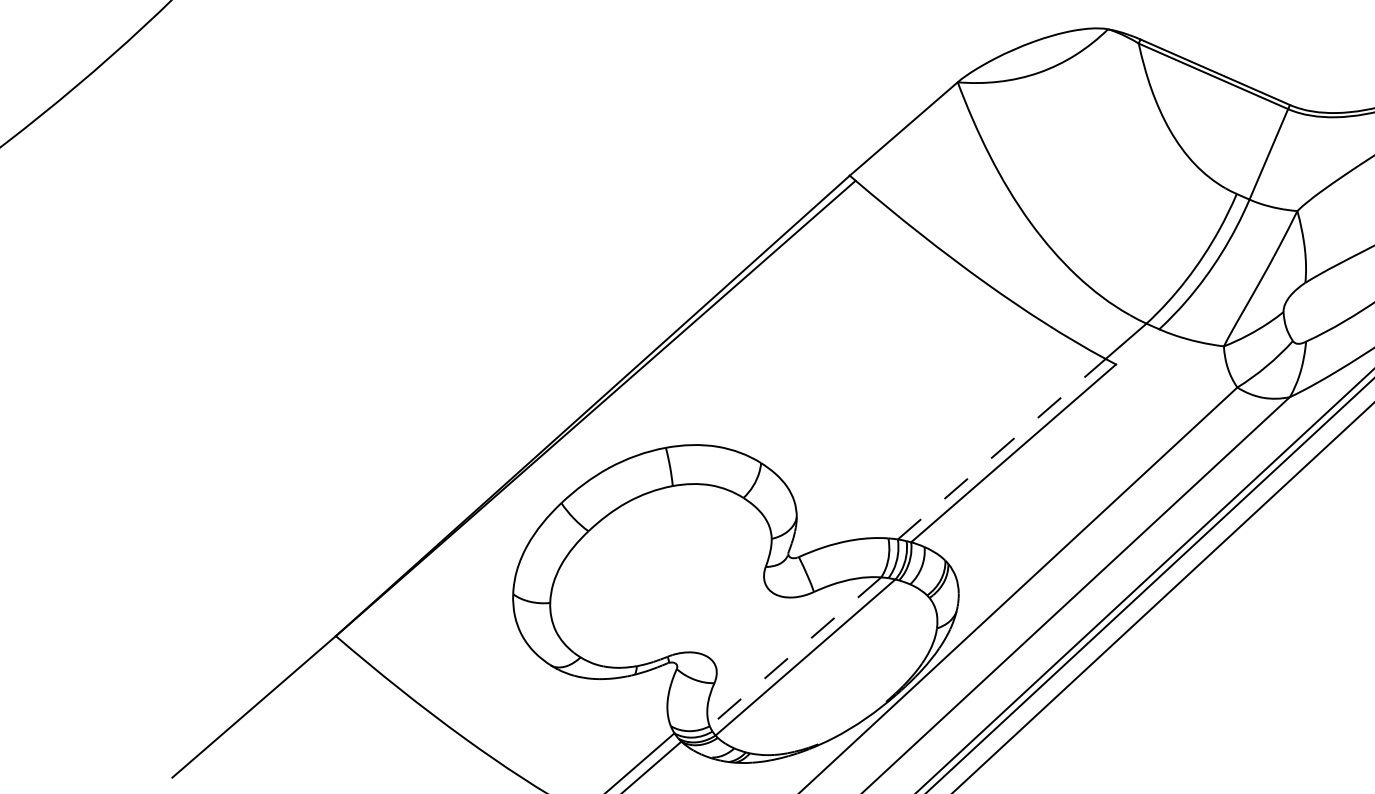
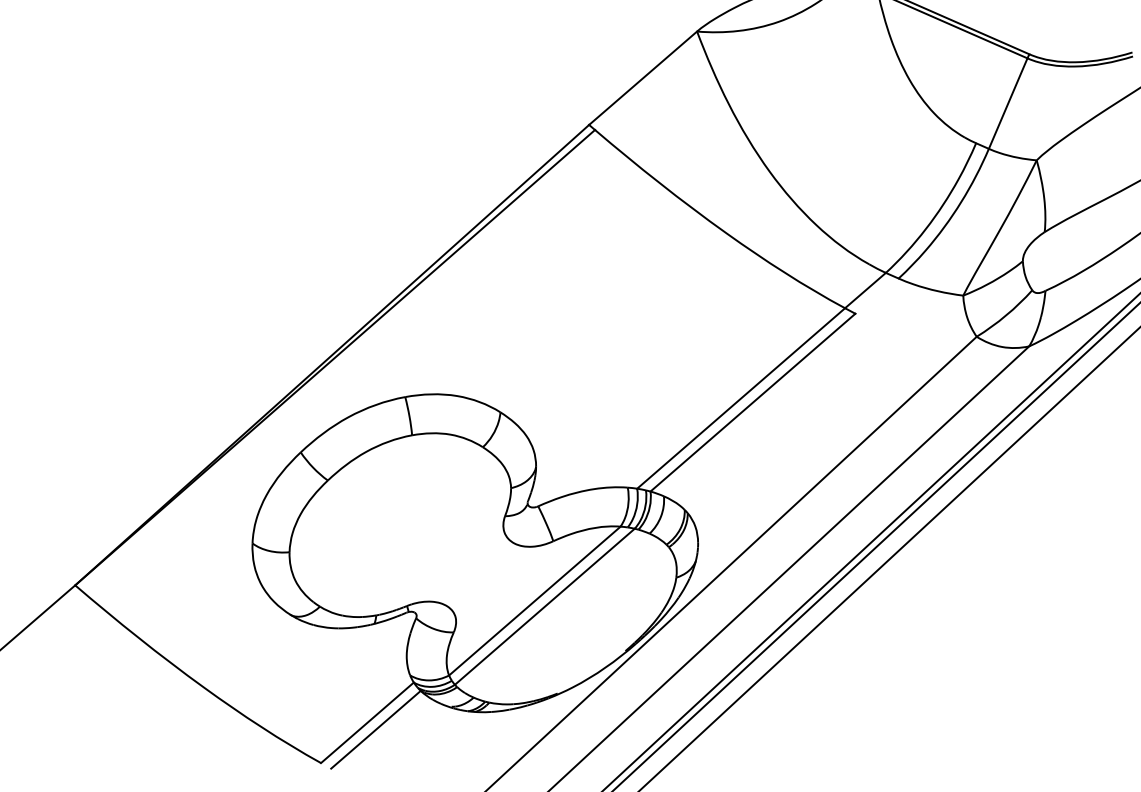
line: (1001, 449) -> (740, 398), dashed -> solid
line: (795, 651) -> (534, 600), dashed -> solid

